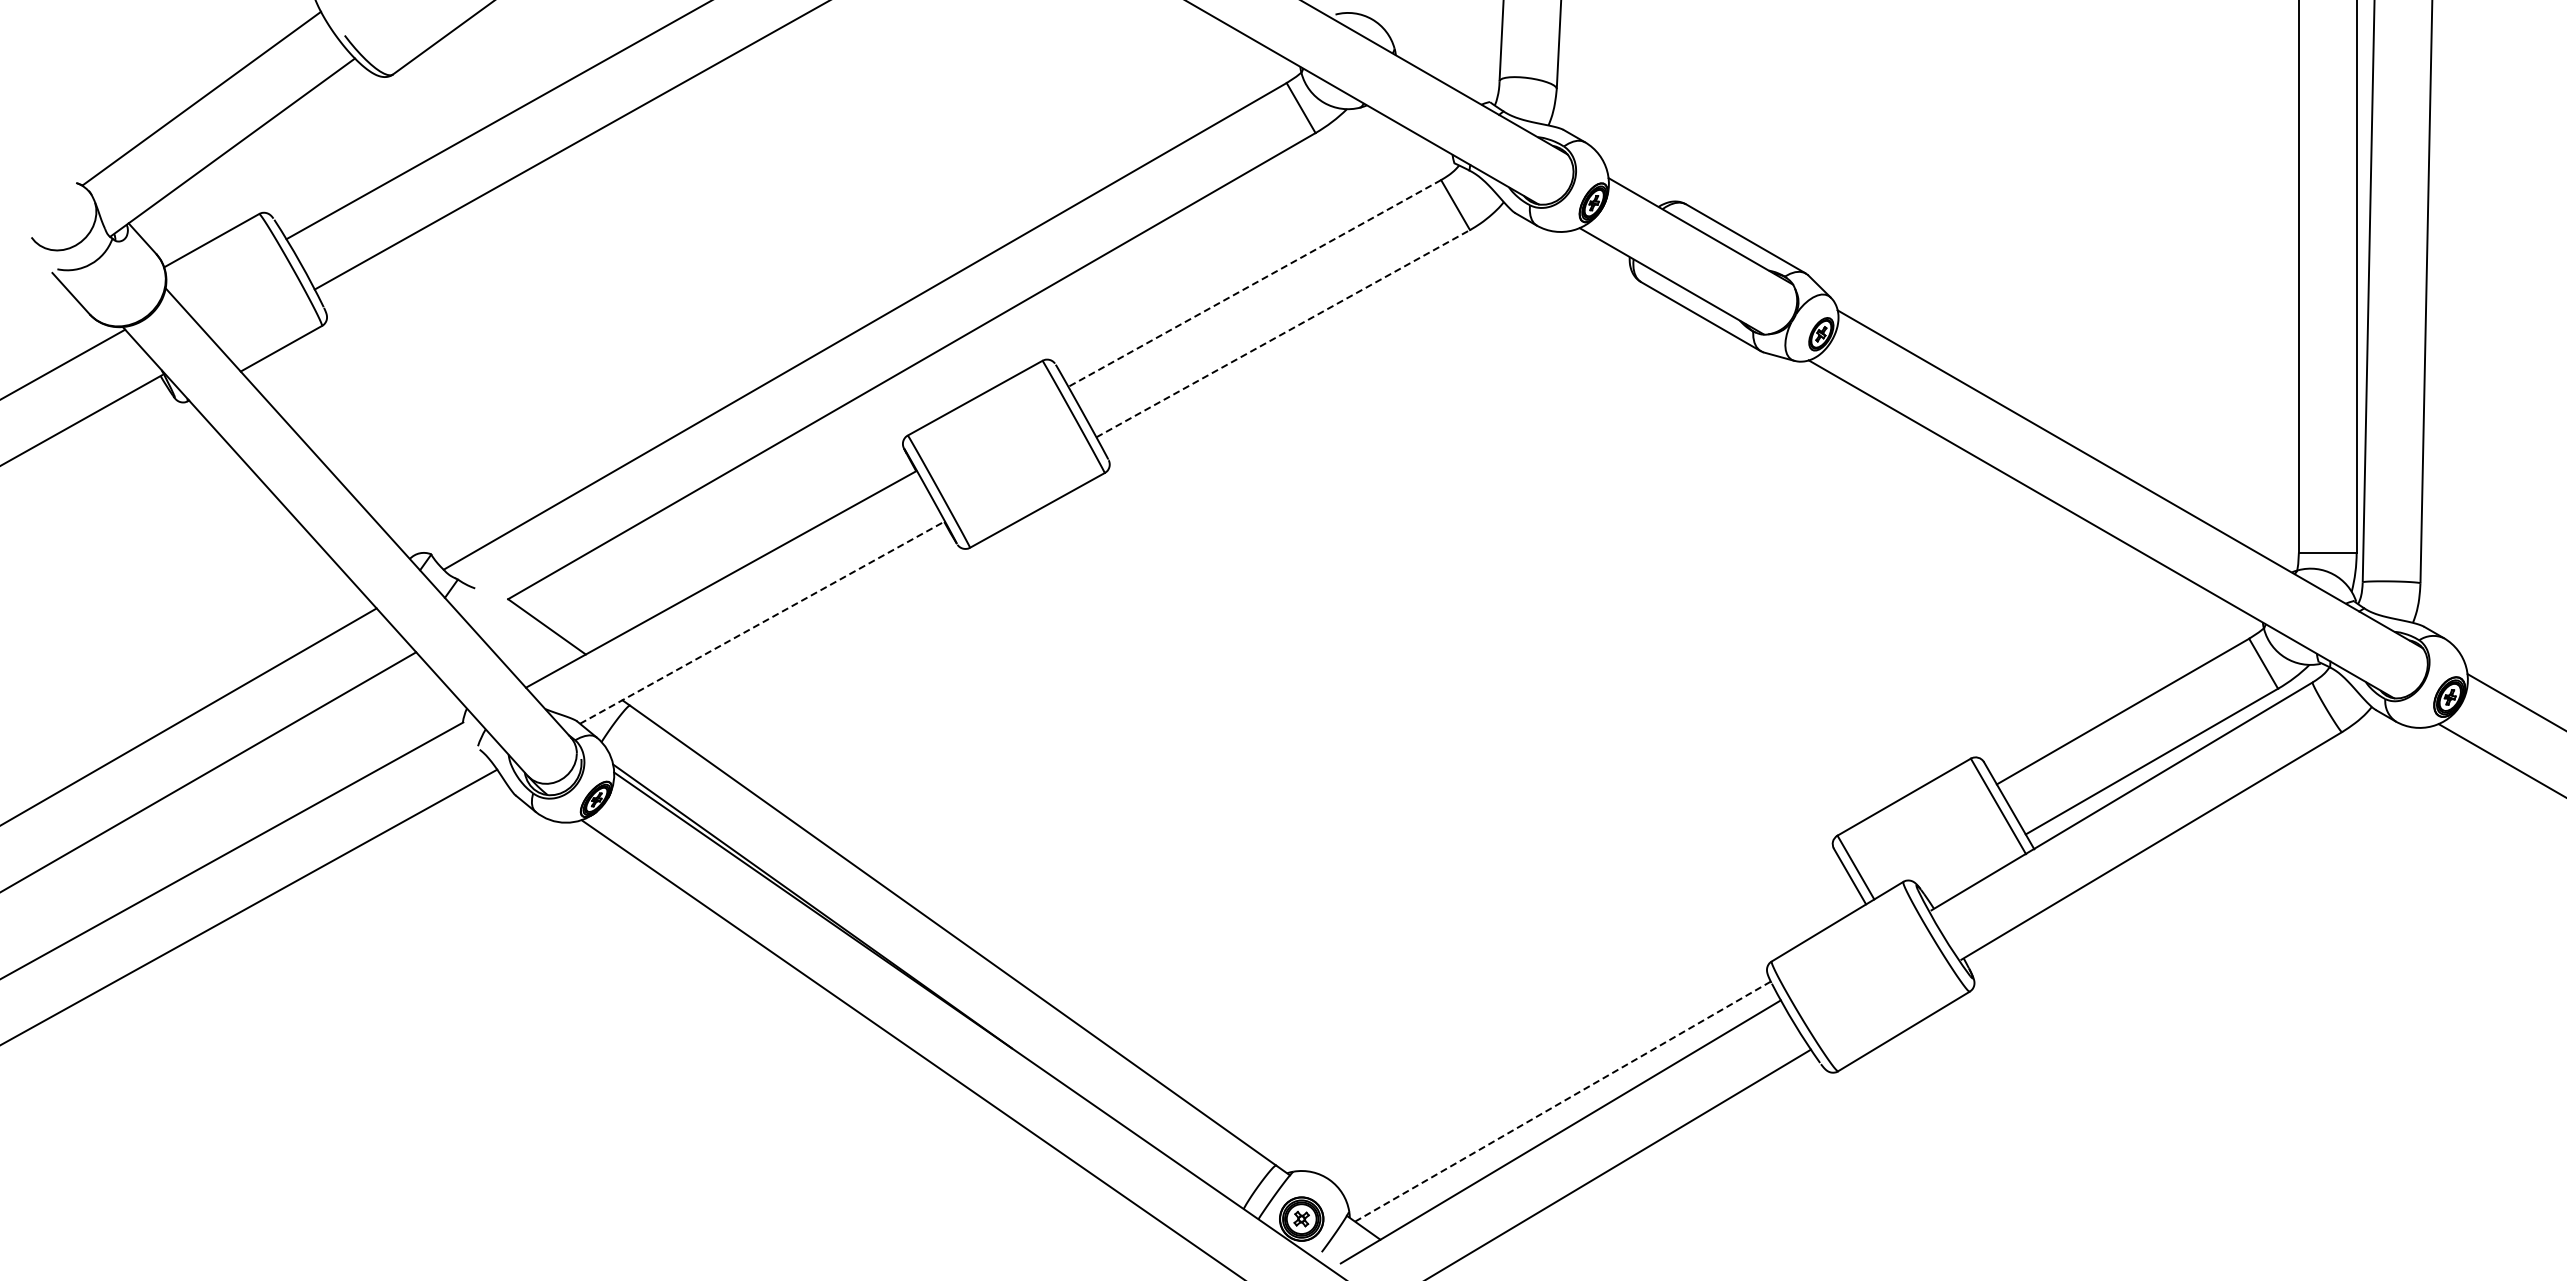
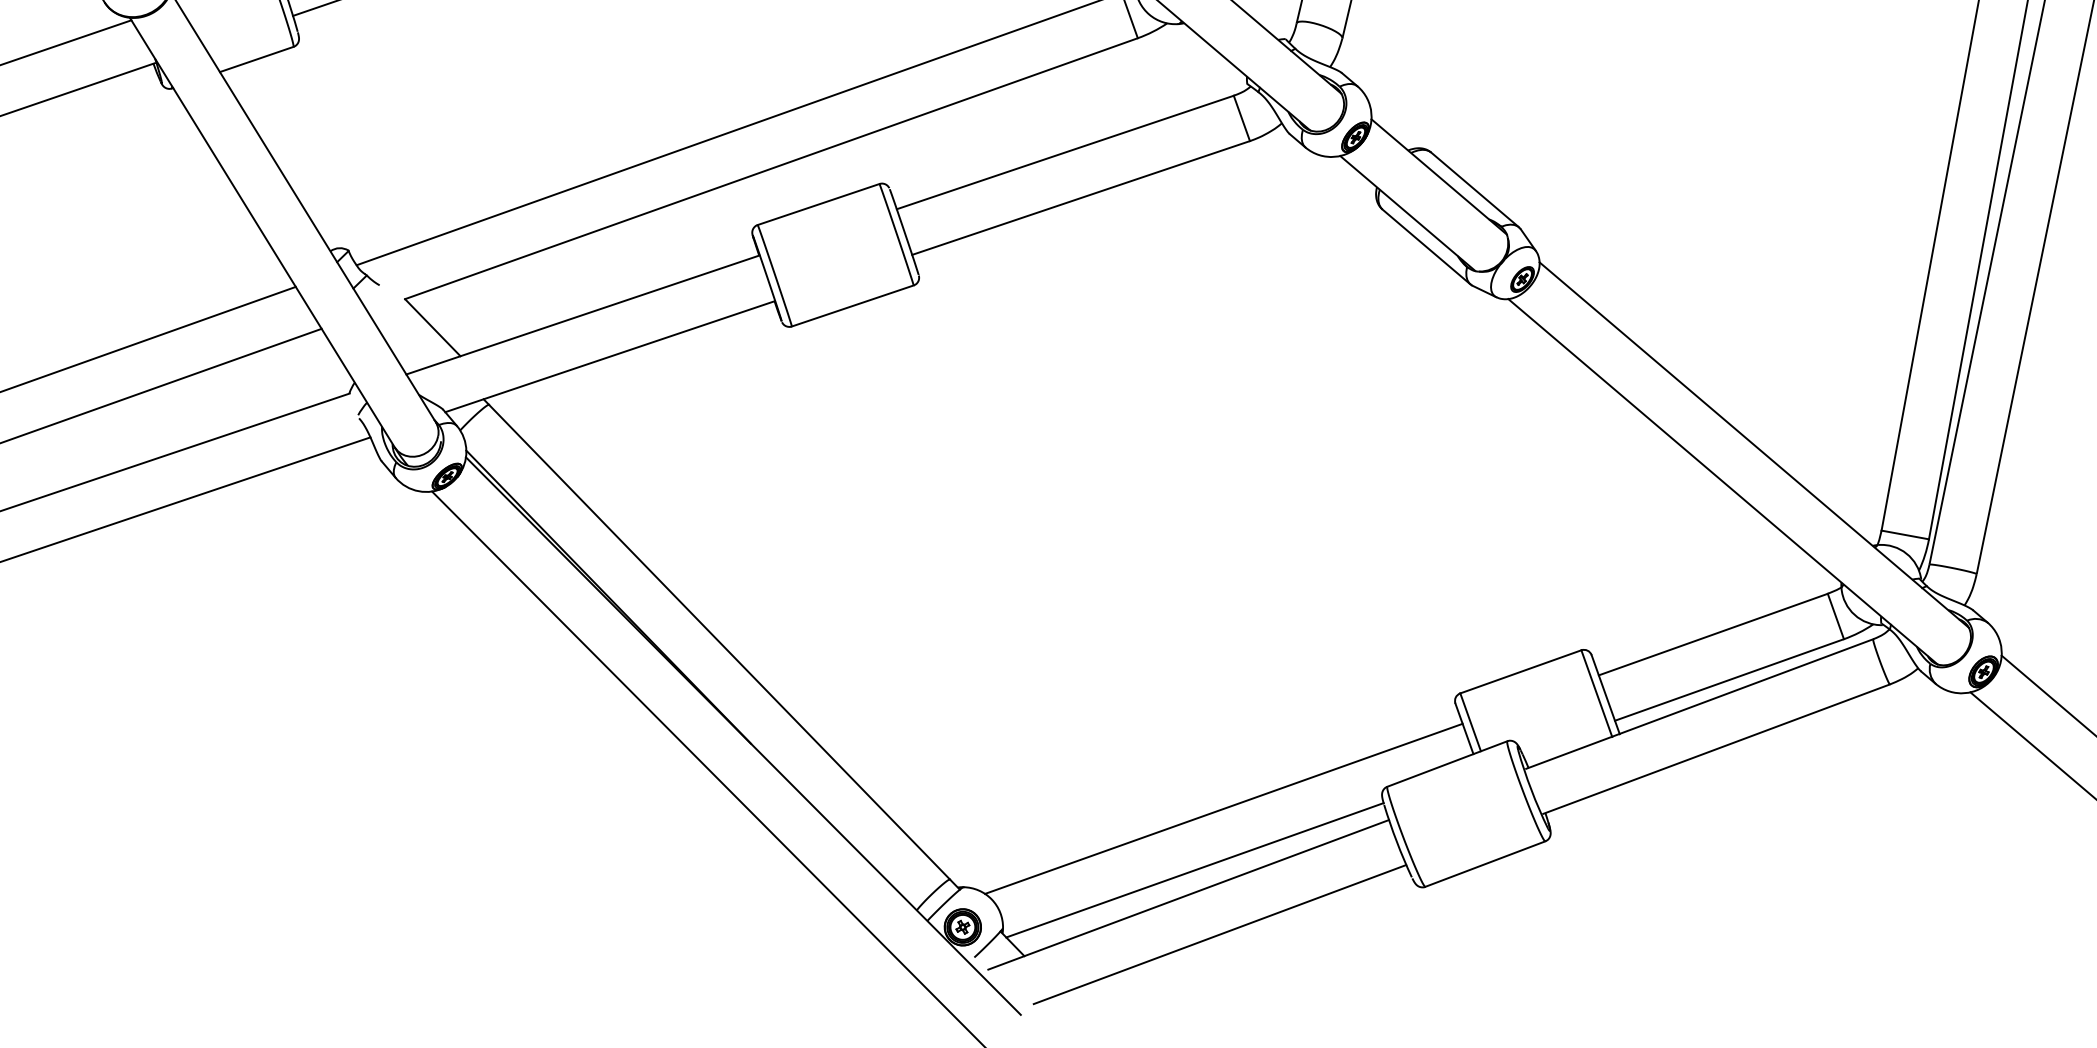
line: (1254, 283) -> (1065, 152), dashed -> solid
line: (1283, 333) -> (1081, 197), dashed -> solid
line: (762, 622) -> (610, 356), dashed -> solid
line: (1583, 1022) -> (1223, 808), added
line: (1563, 1101) -> (1195, 870), dashed -> solid

